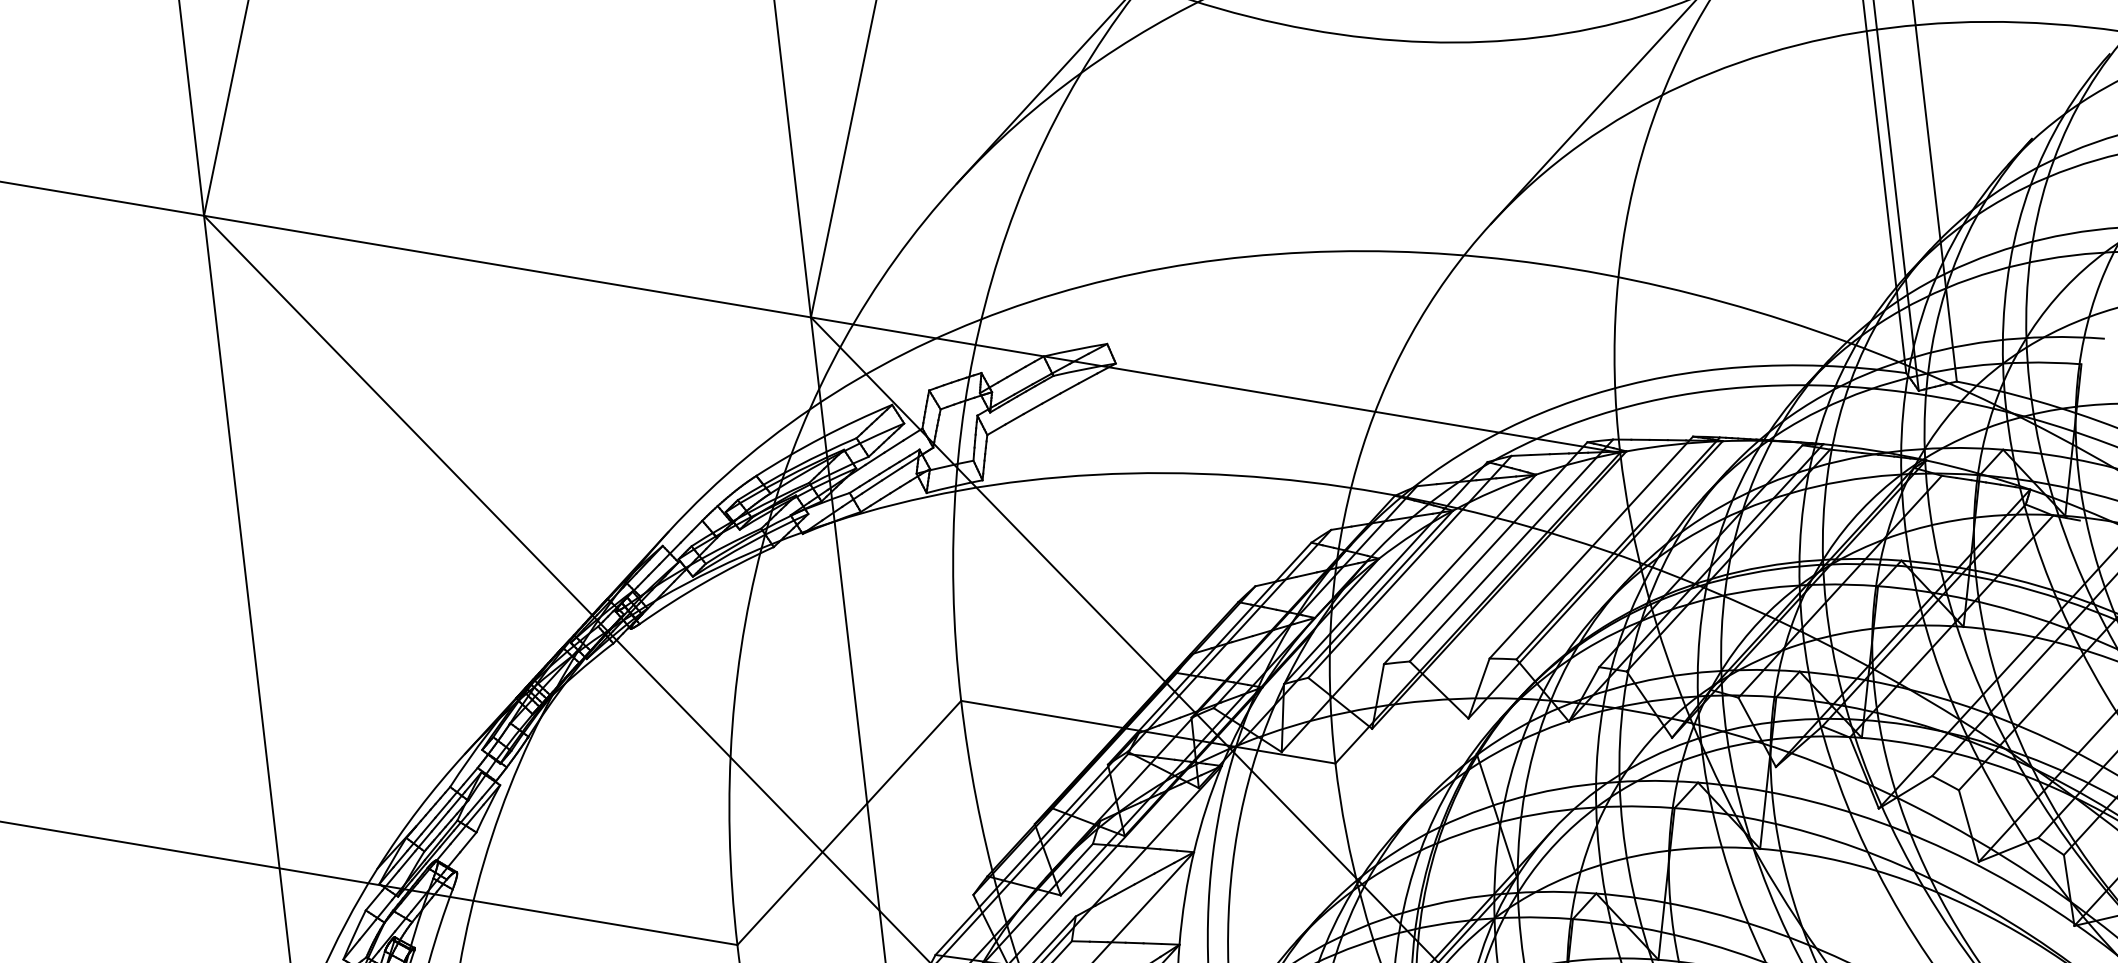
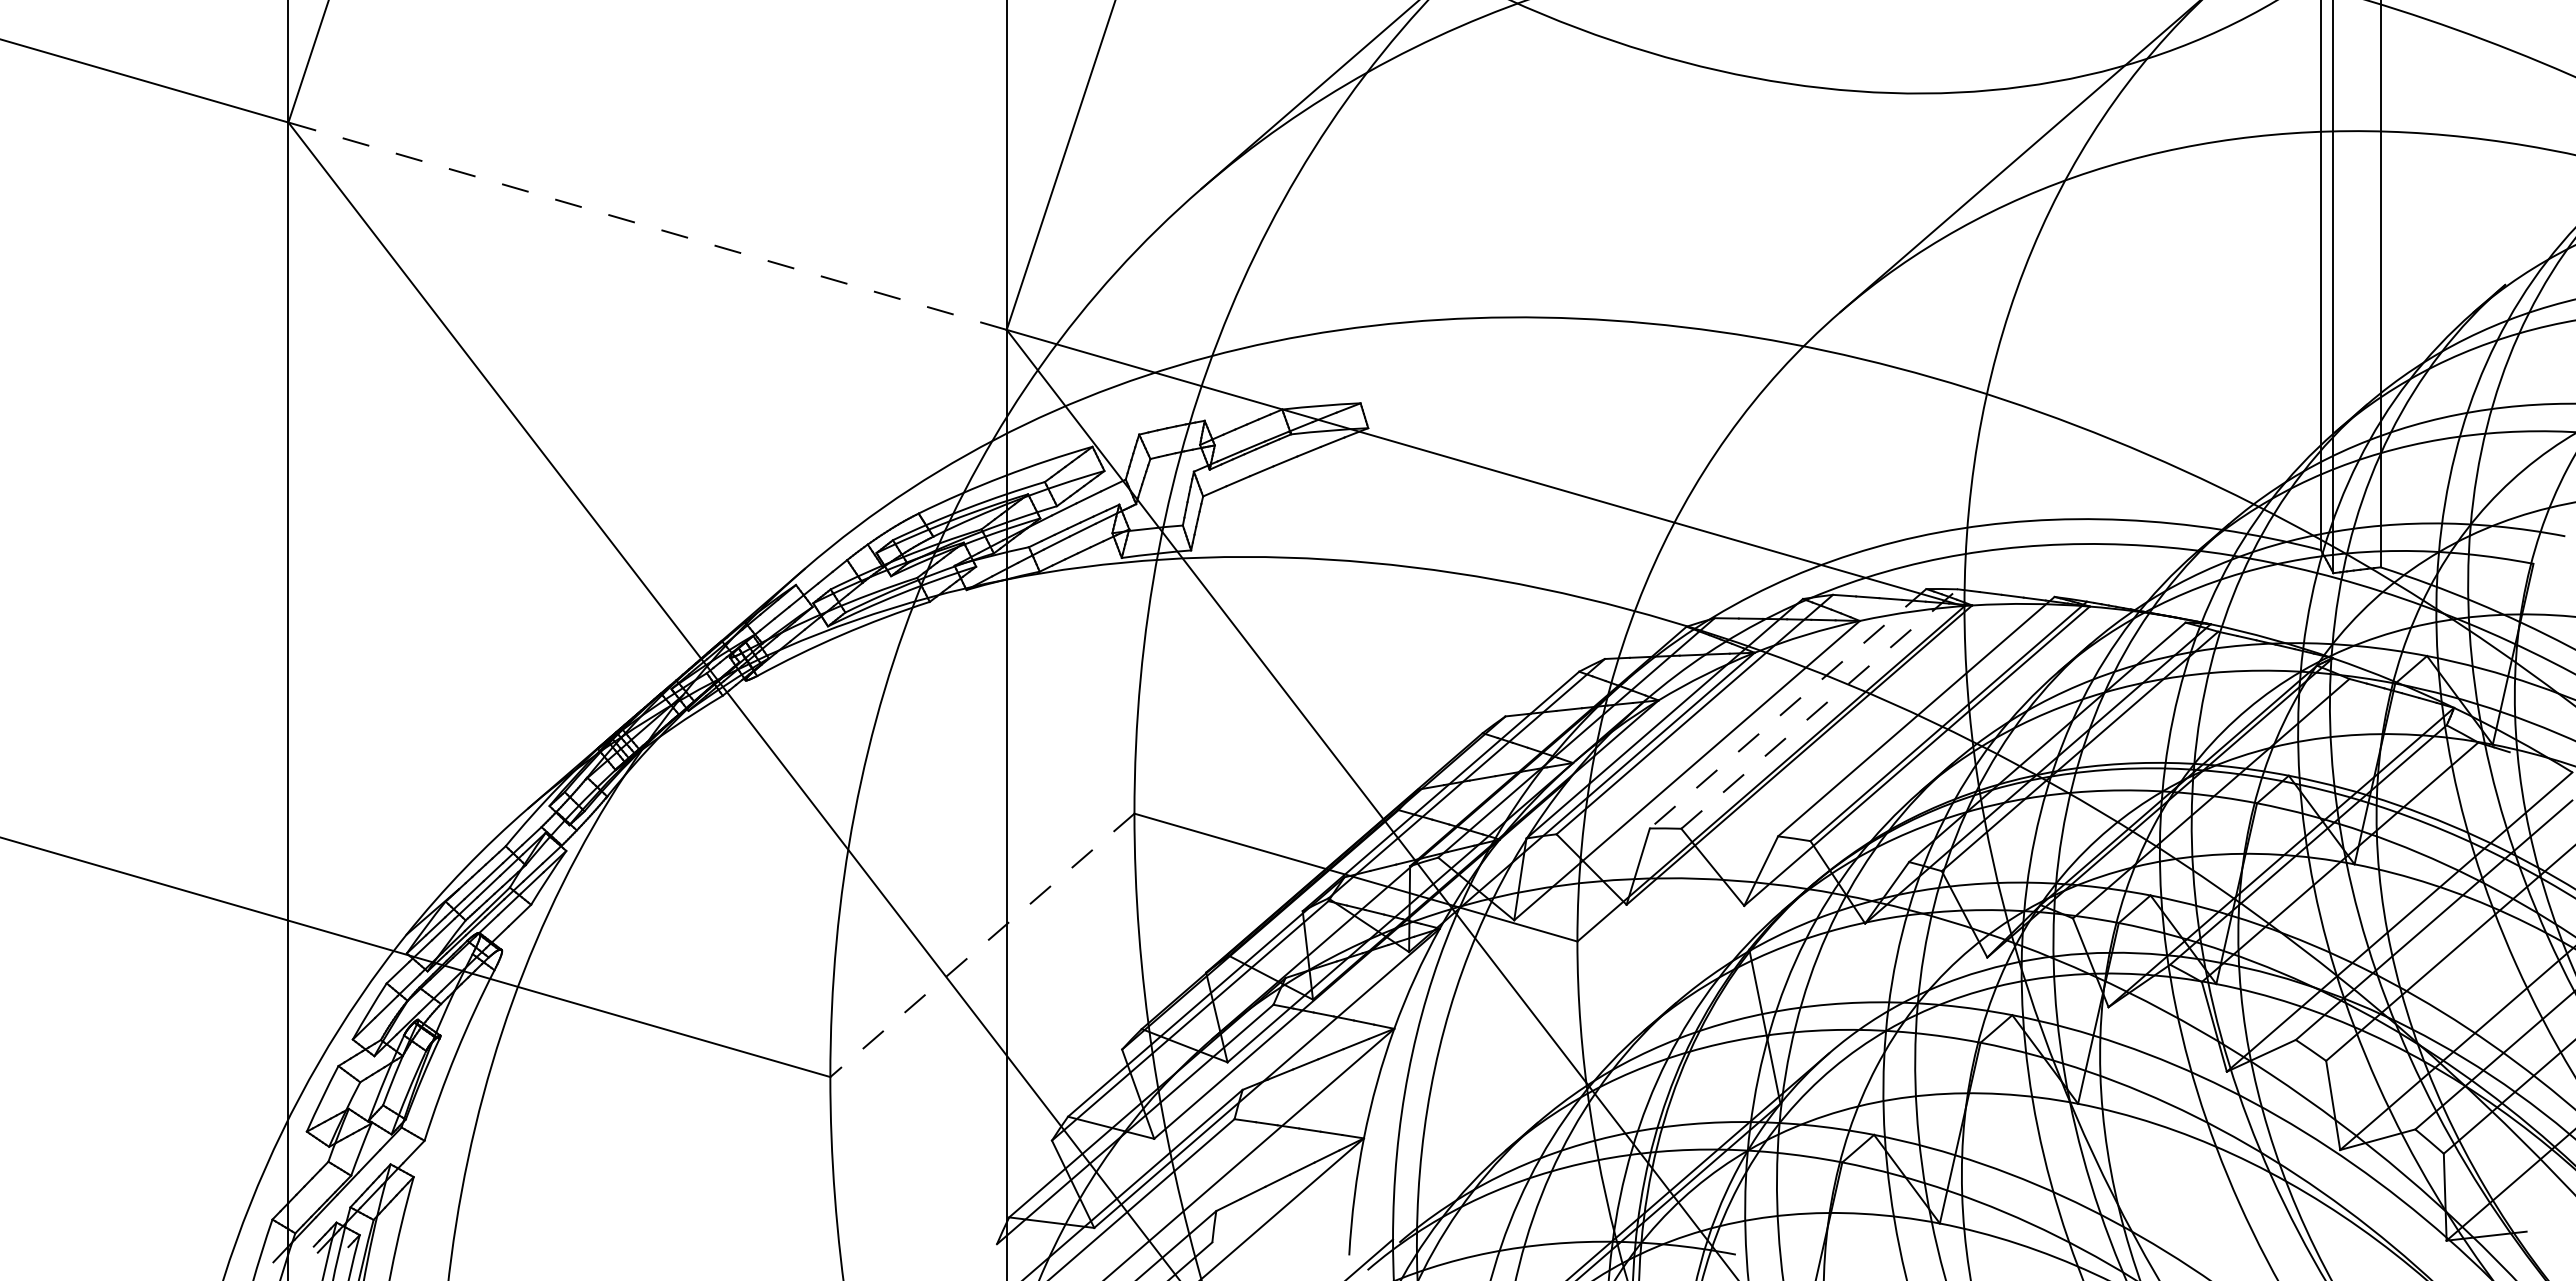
line: (507, 266) -> (647, 226), solid -> dashed
line: (1511, 550) -> (1819, 709), solid -> dashed
line: (1485, 553) -> (1788, 708), solid -> dashed
line: (849, 823) -> (982, 945), solid -> dashed

